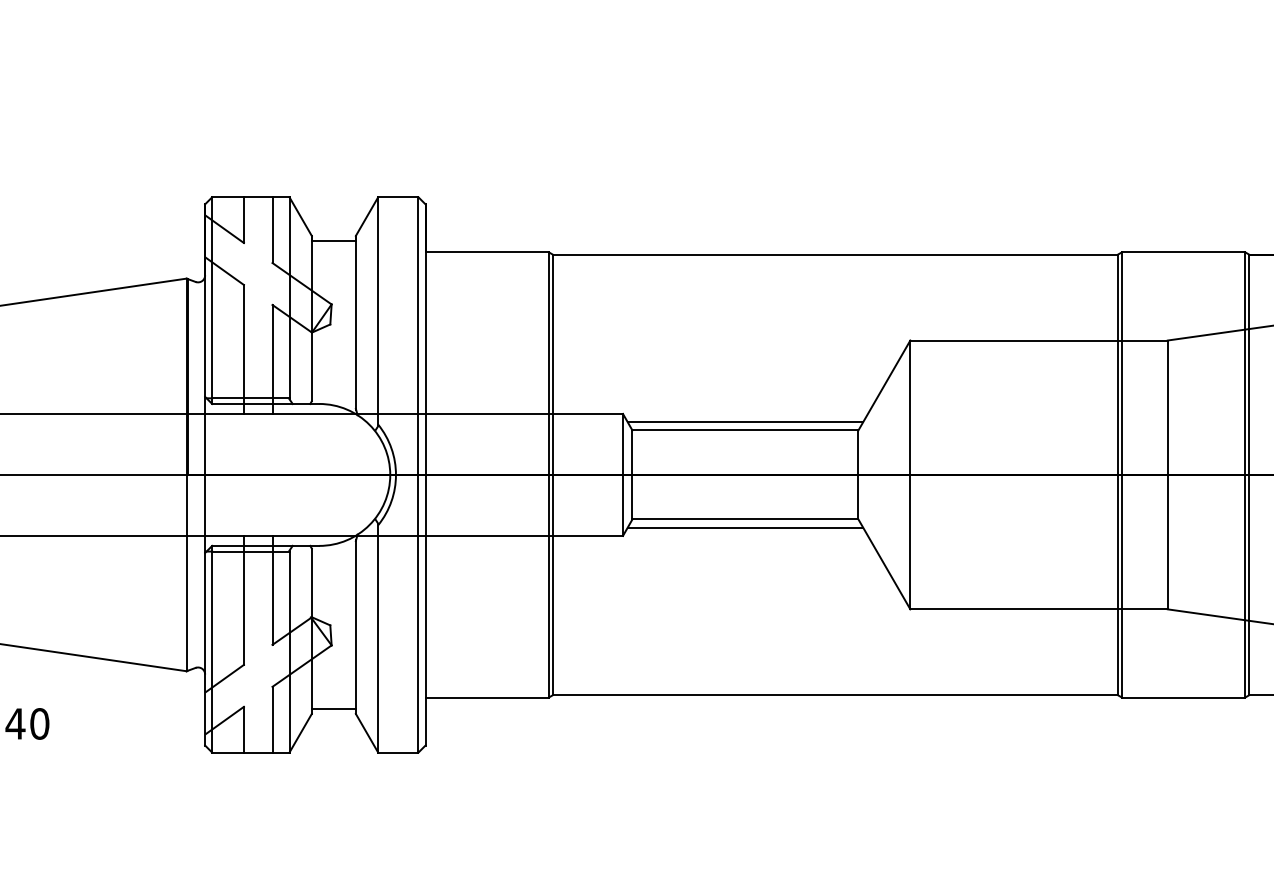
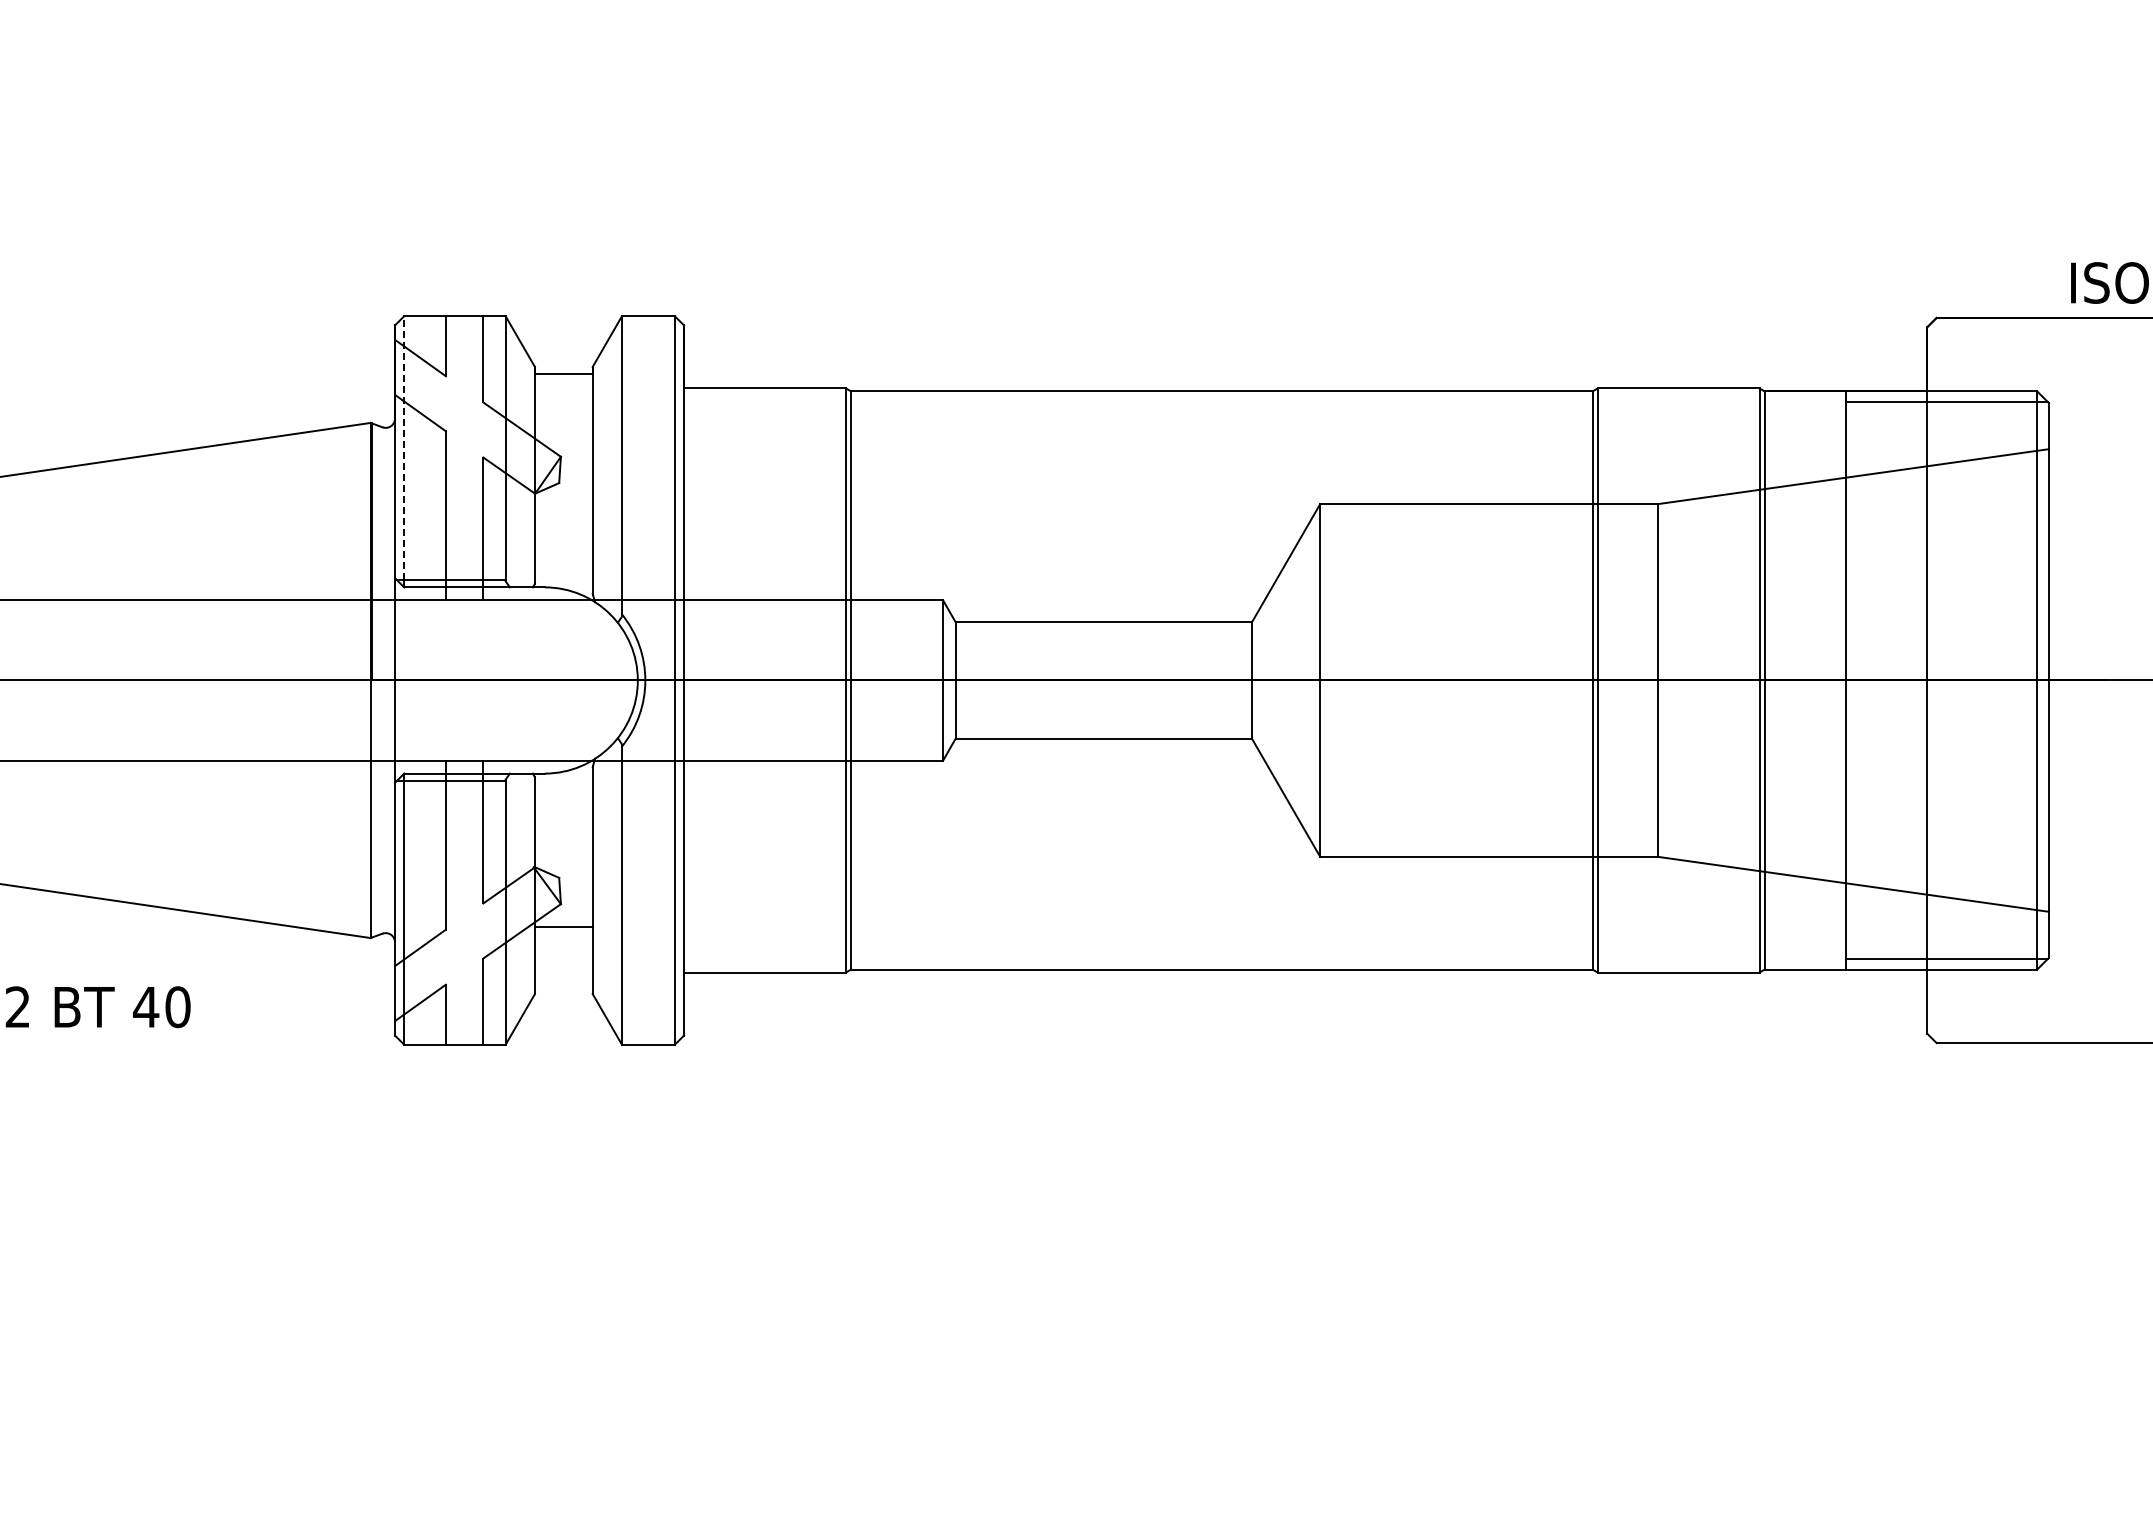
line: (212, 298) -> (404, 448), solid -> dashed
line: (745, 422) -> (1103, 611), removed
line: (745, 527) -> (1103, 749), removed
line: (333, 708) -> (563, 926), moved

